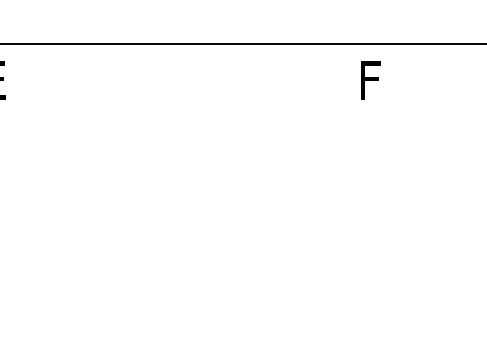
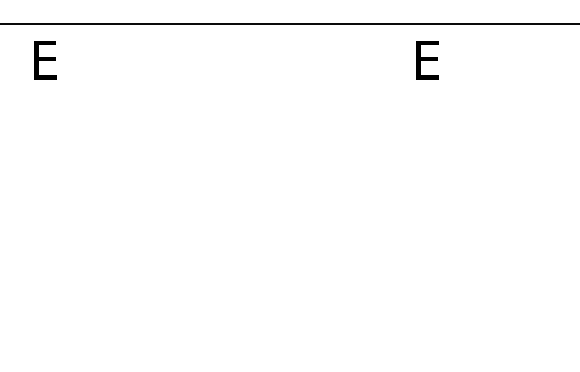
text: (373, 80) -> (429, 60), F -> E

